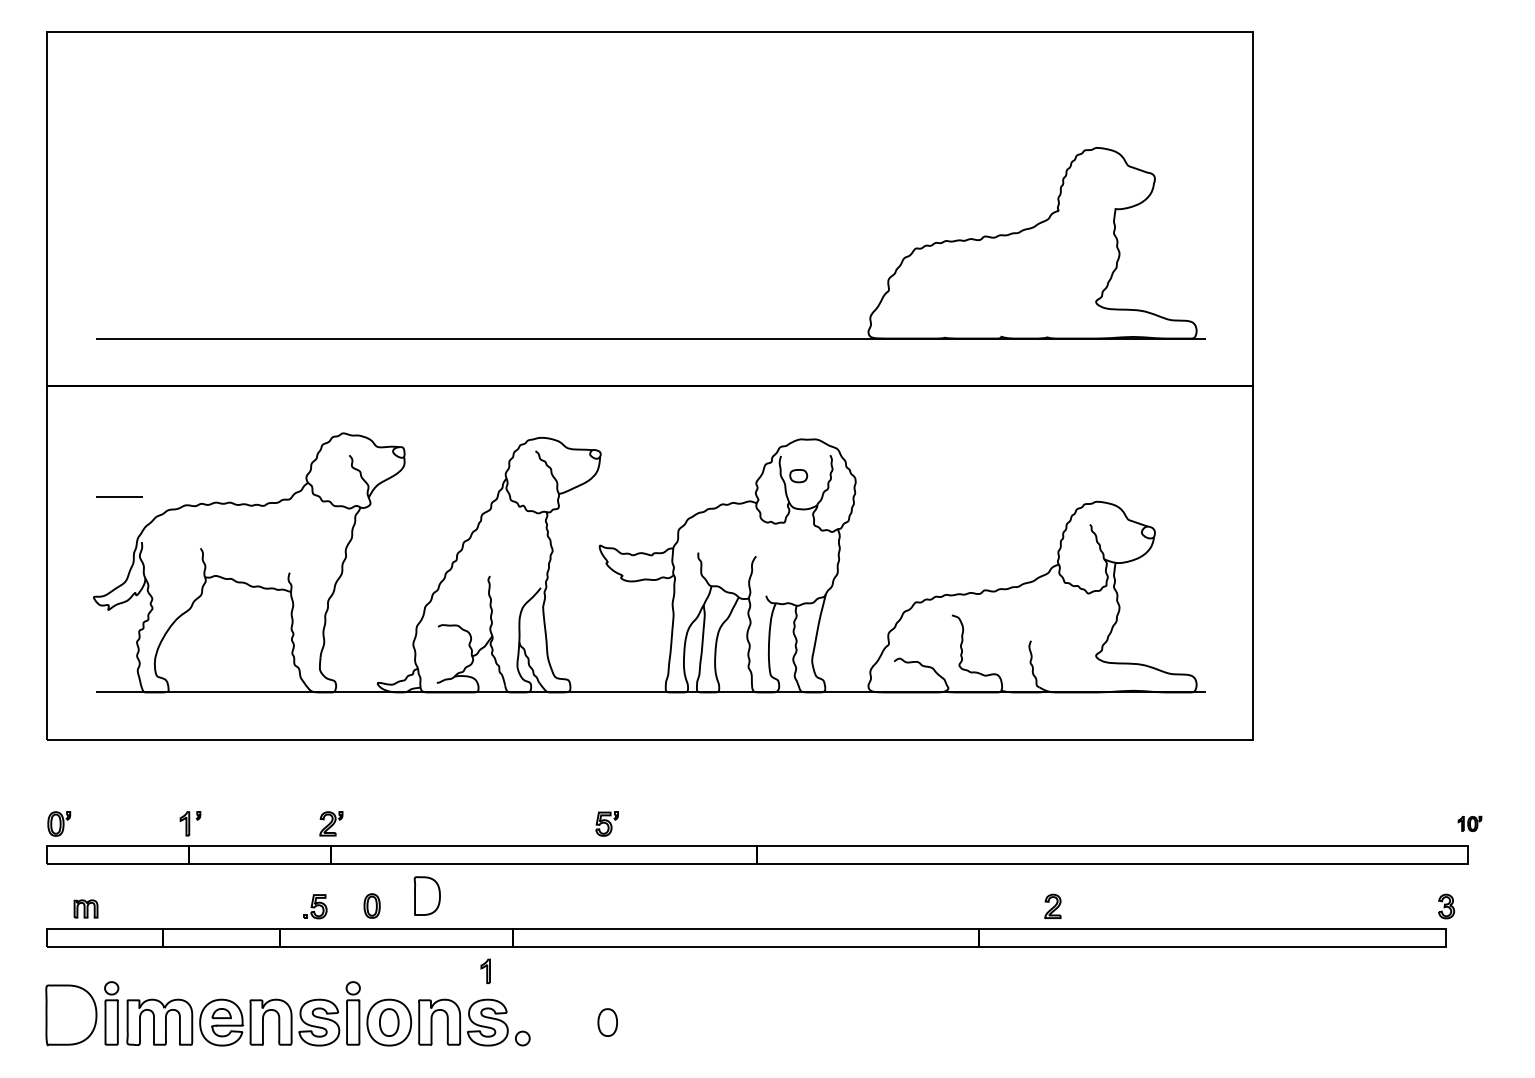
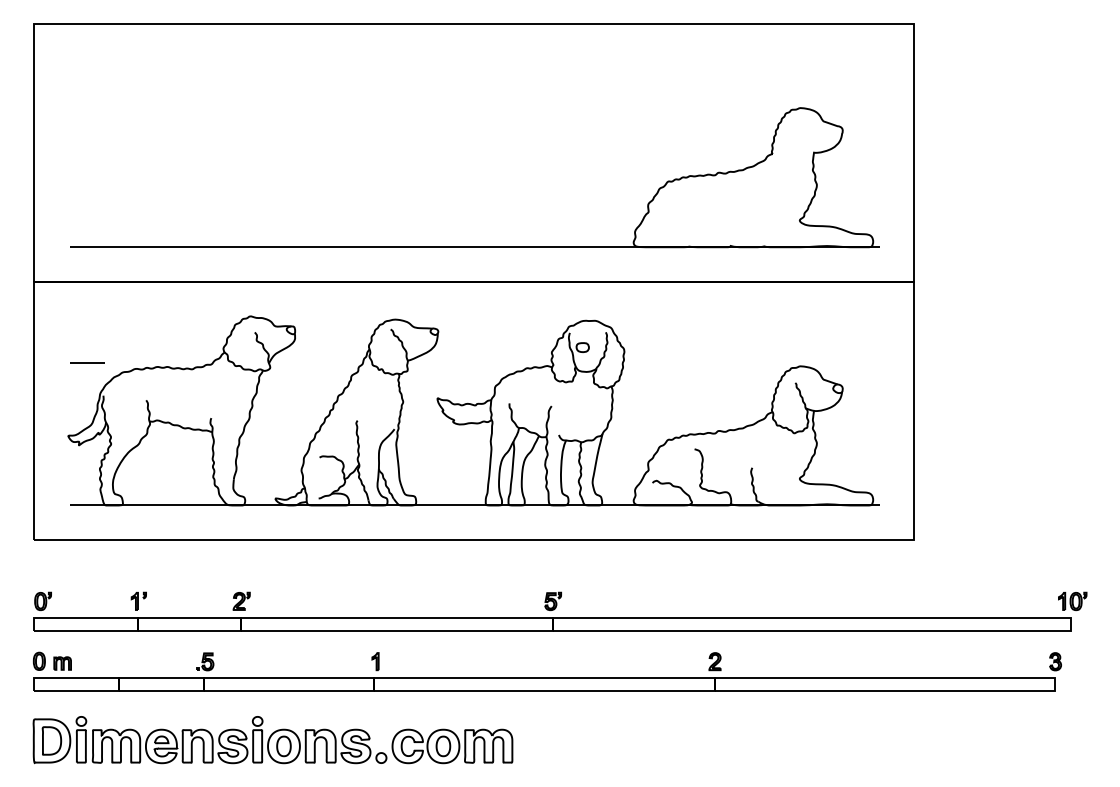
part: (606, 823) -> (552, 601), moved
part: (1469, 823) -> (1072, 601), size x1.67
part: (426, 895) -> (51, 740), moved
part: (371, 905) -> (38, 660), moved
part: (1052, 905) -> (714, 660), moved
part: (315, 906) -> (205, 661), moved
part: (485, 970) -> (375, 660), moved
part: (620, 1022) -> (452, 746), added

